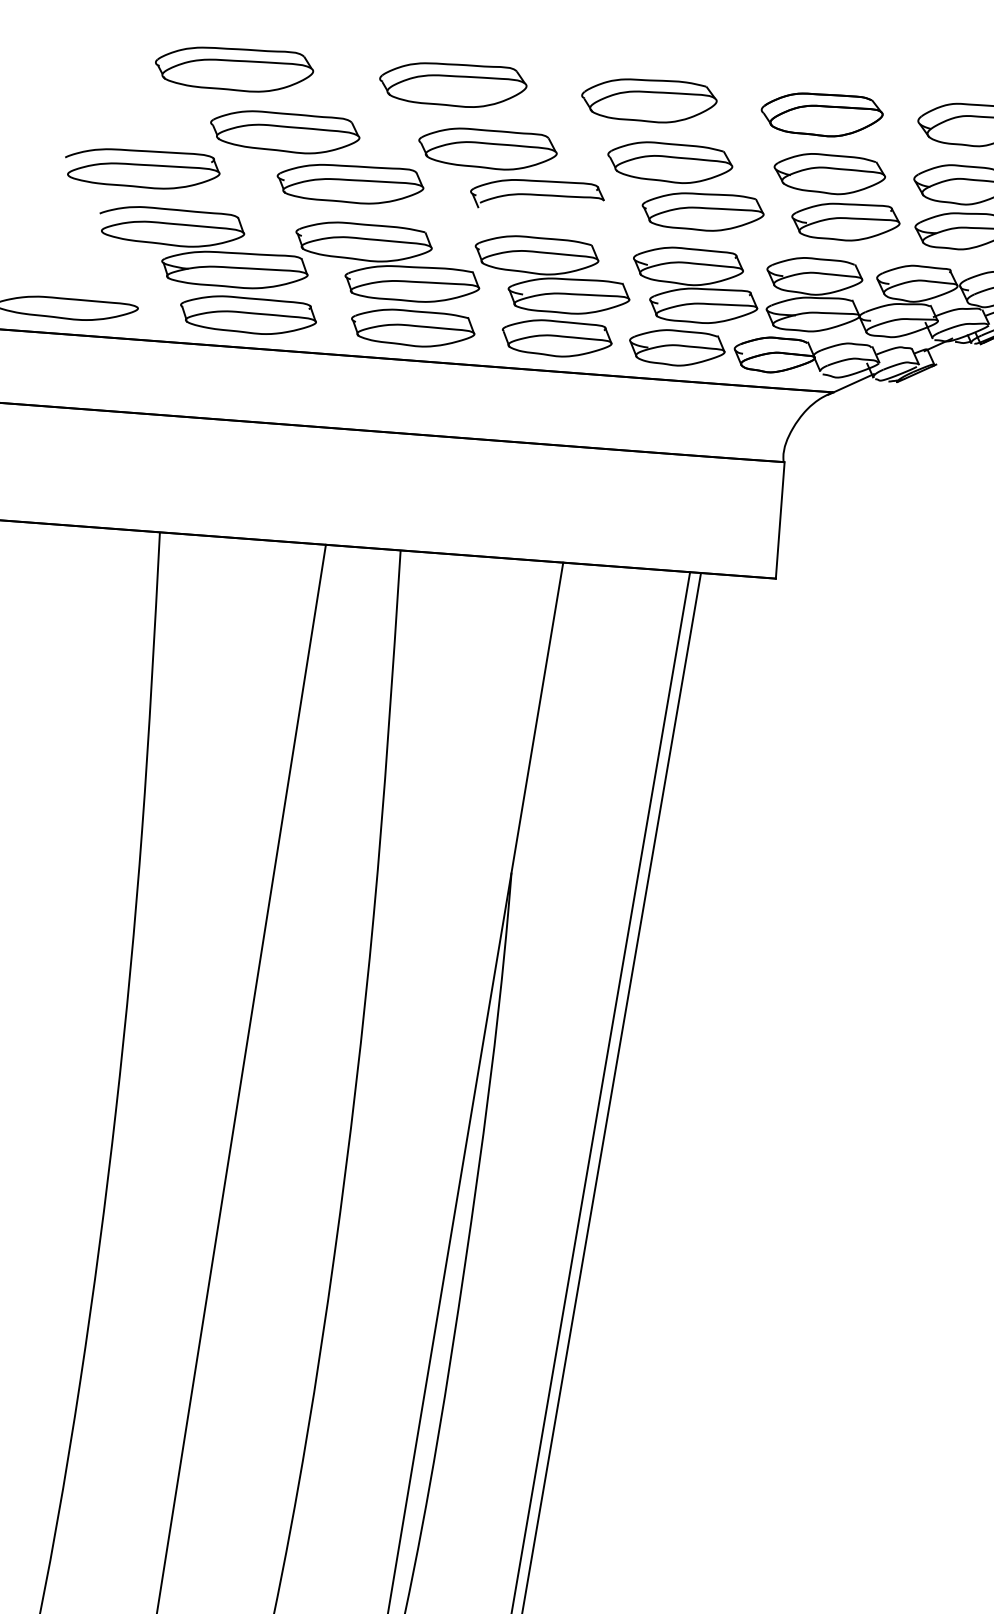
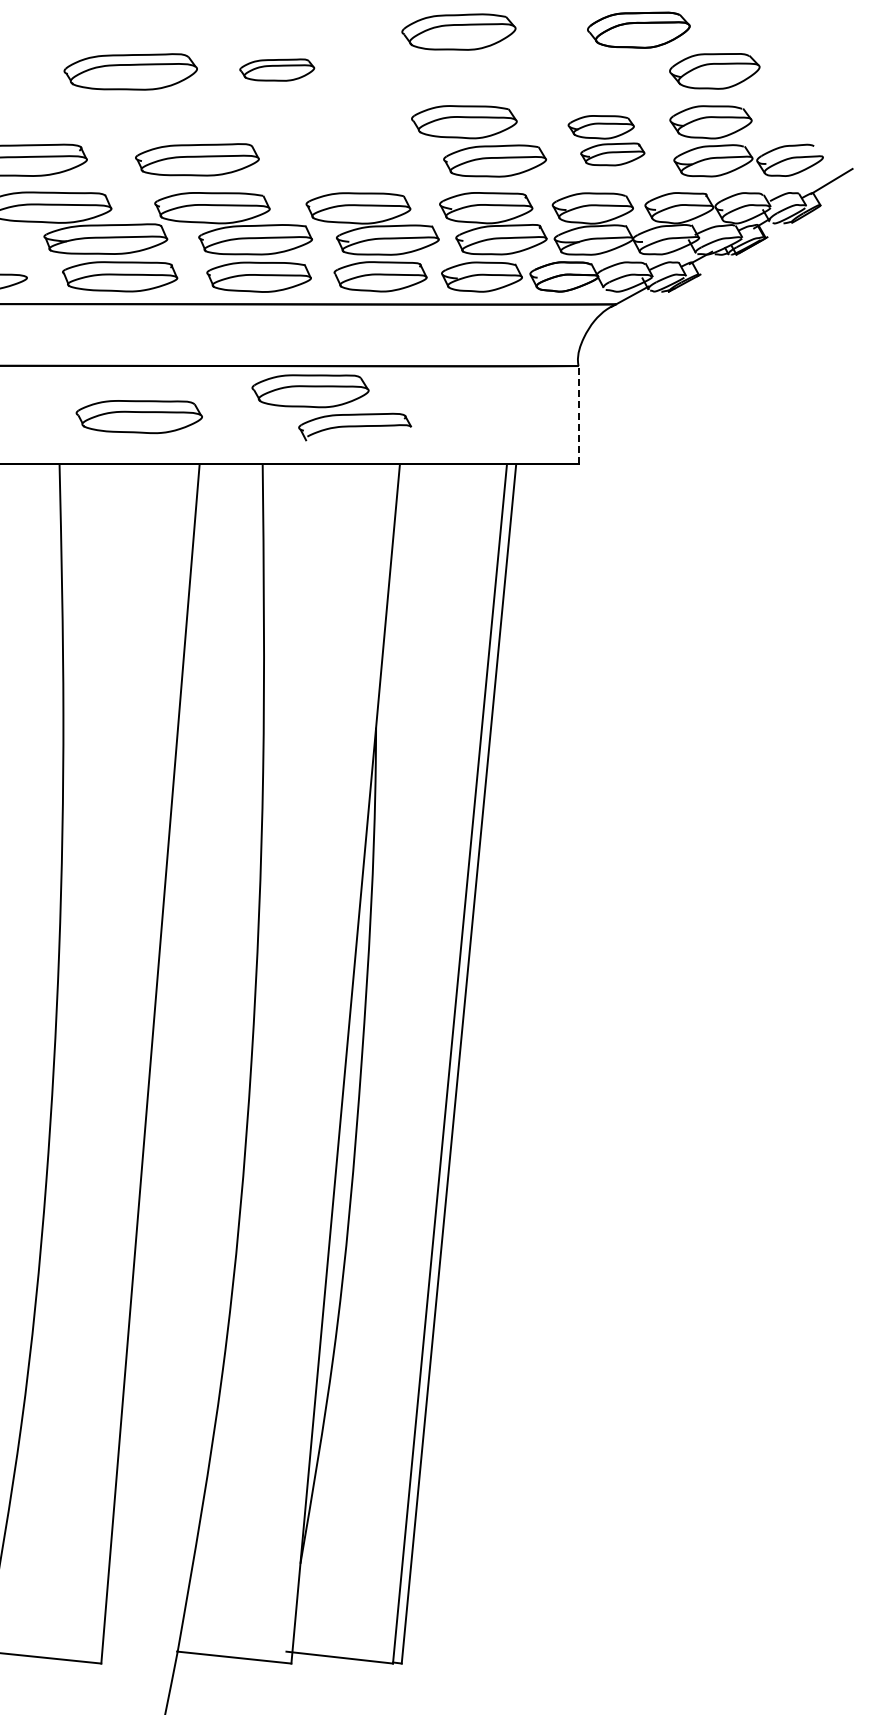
part: (234, 68) -> (130, 71), moved
part: (452, 83) -> (276, 69), size x0.6
part: (648, 99) -> (458, 31), moved
part: (821, 113) -> (638, 29), moved
part: (284, 133) -> (138, 417), moved
part: (511, 170) -> (331, 407), moved
part: (836, 197) -> (606, 140), size x0.7
line: (780, 519) -> (579, 414), solid -> dashed

